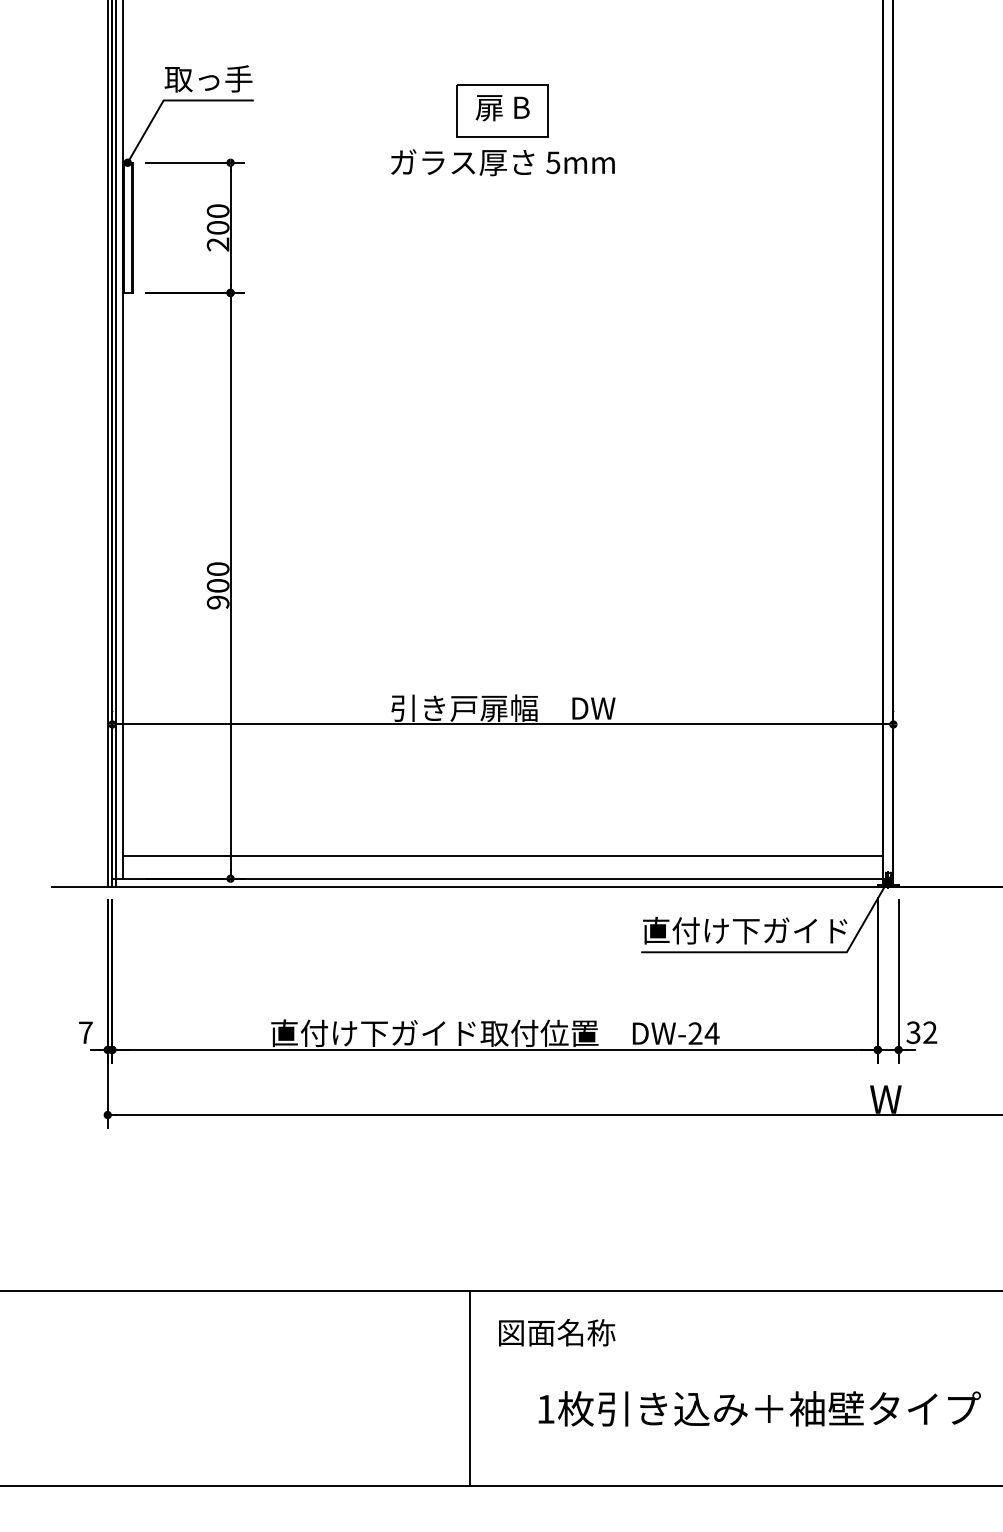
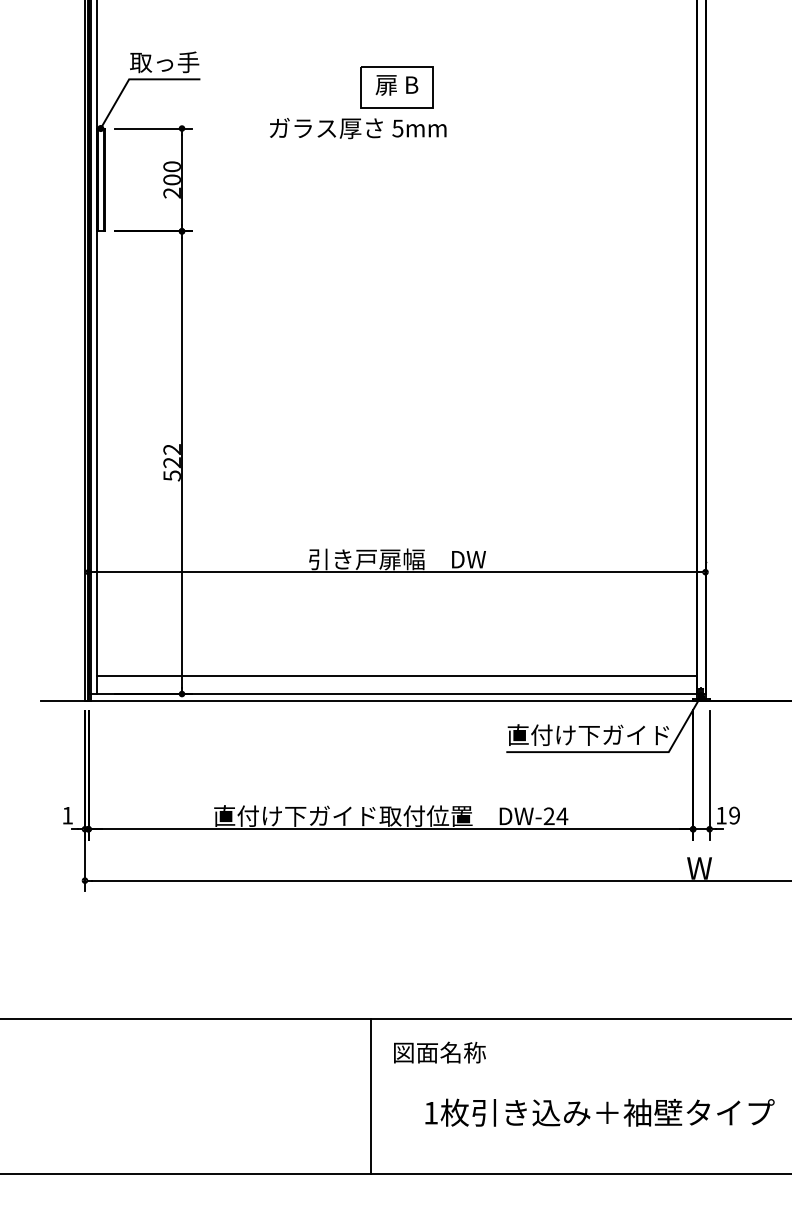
text: (503, 162) -> (358, 128), moved
text: (217, 585) -> (171, 462), 900 -> 522
text: (85, 1032) -> (67, 815), 7 -> 1
text: (921, 1032) -> (727, 815), 32 -> 19

